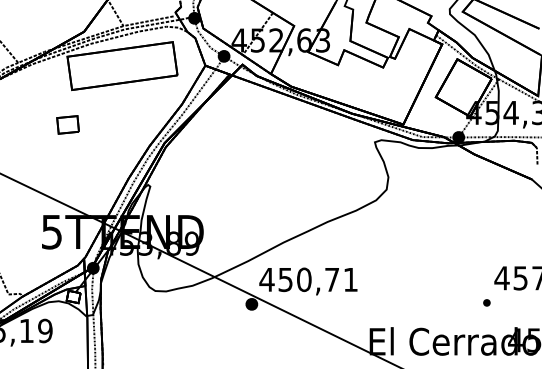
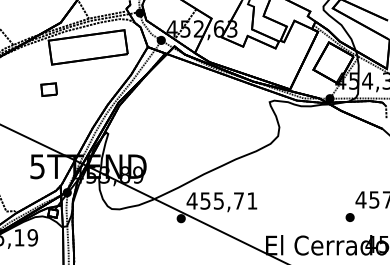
text: (304, 279) -> (219, 200), 450,71 -> 455,71
part: (486, 302) -> (349, 217), size x1.67

